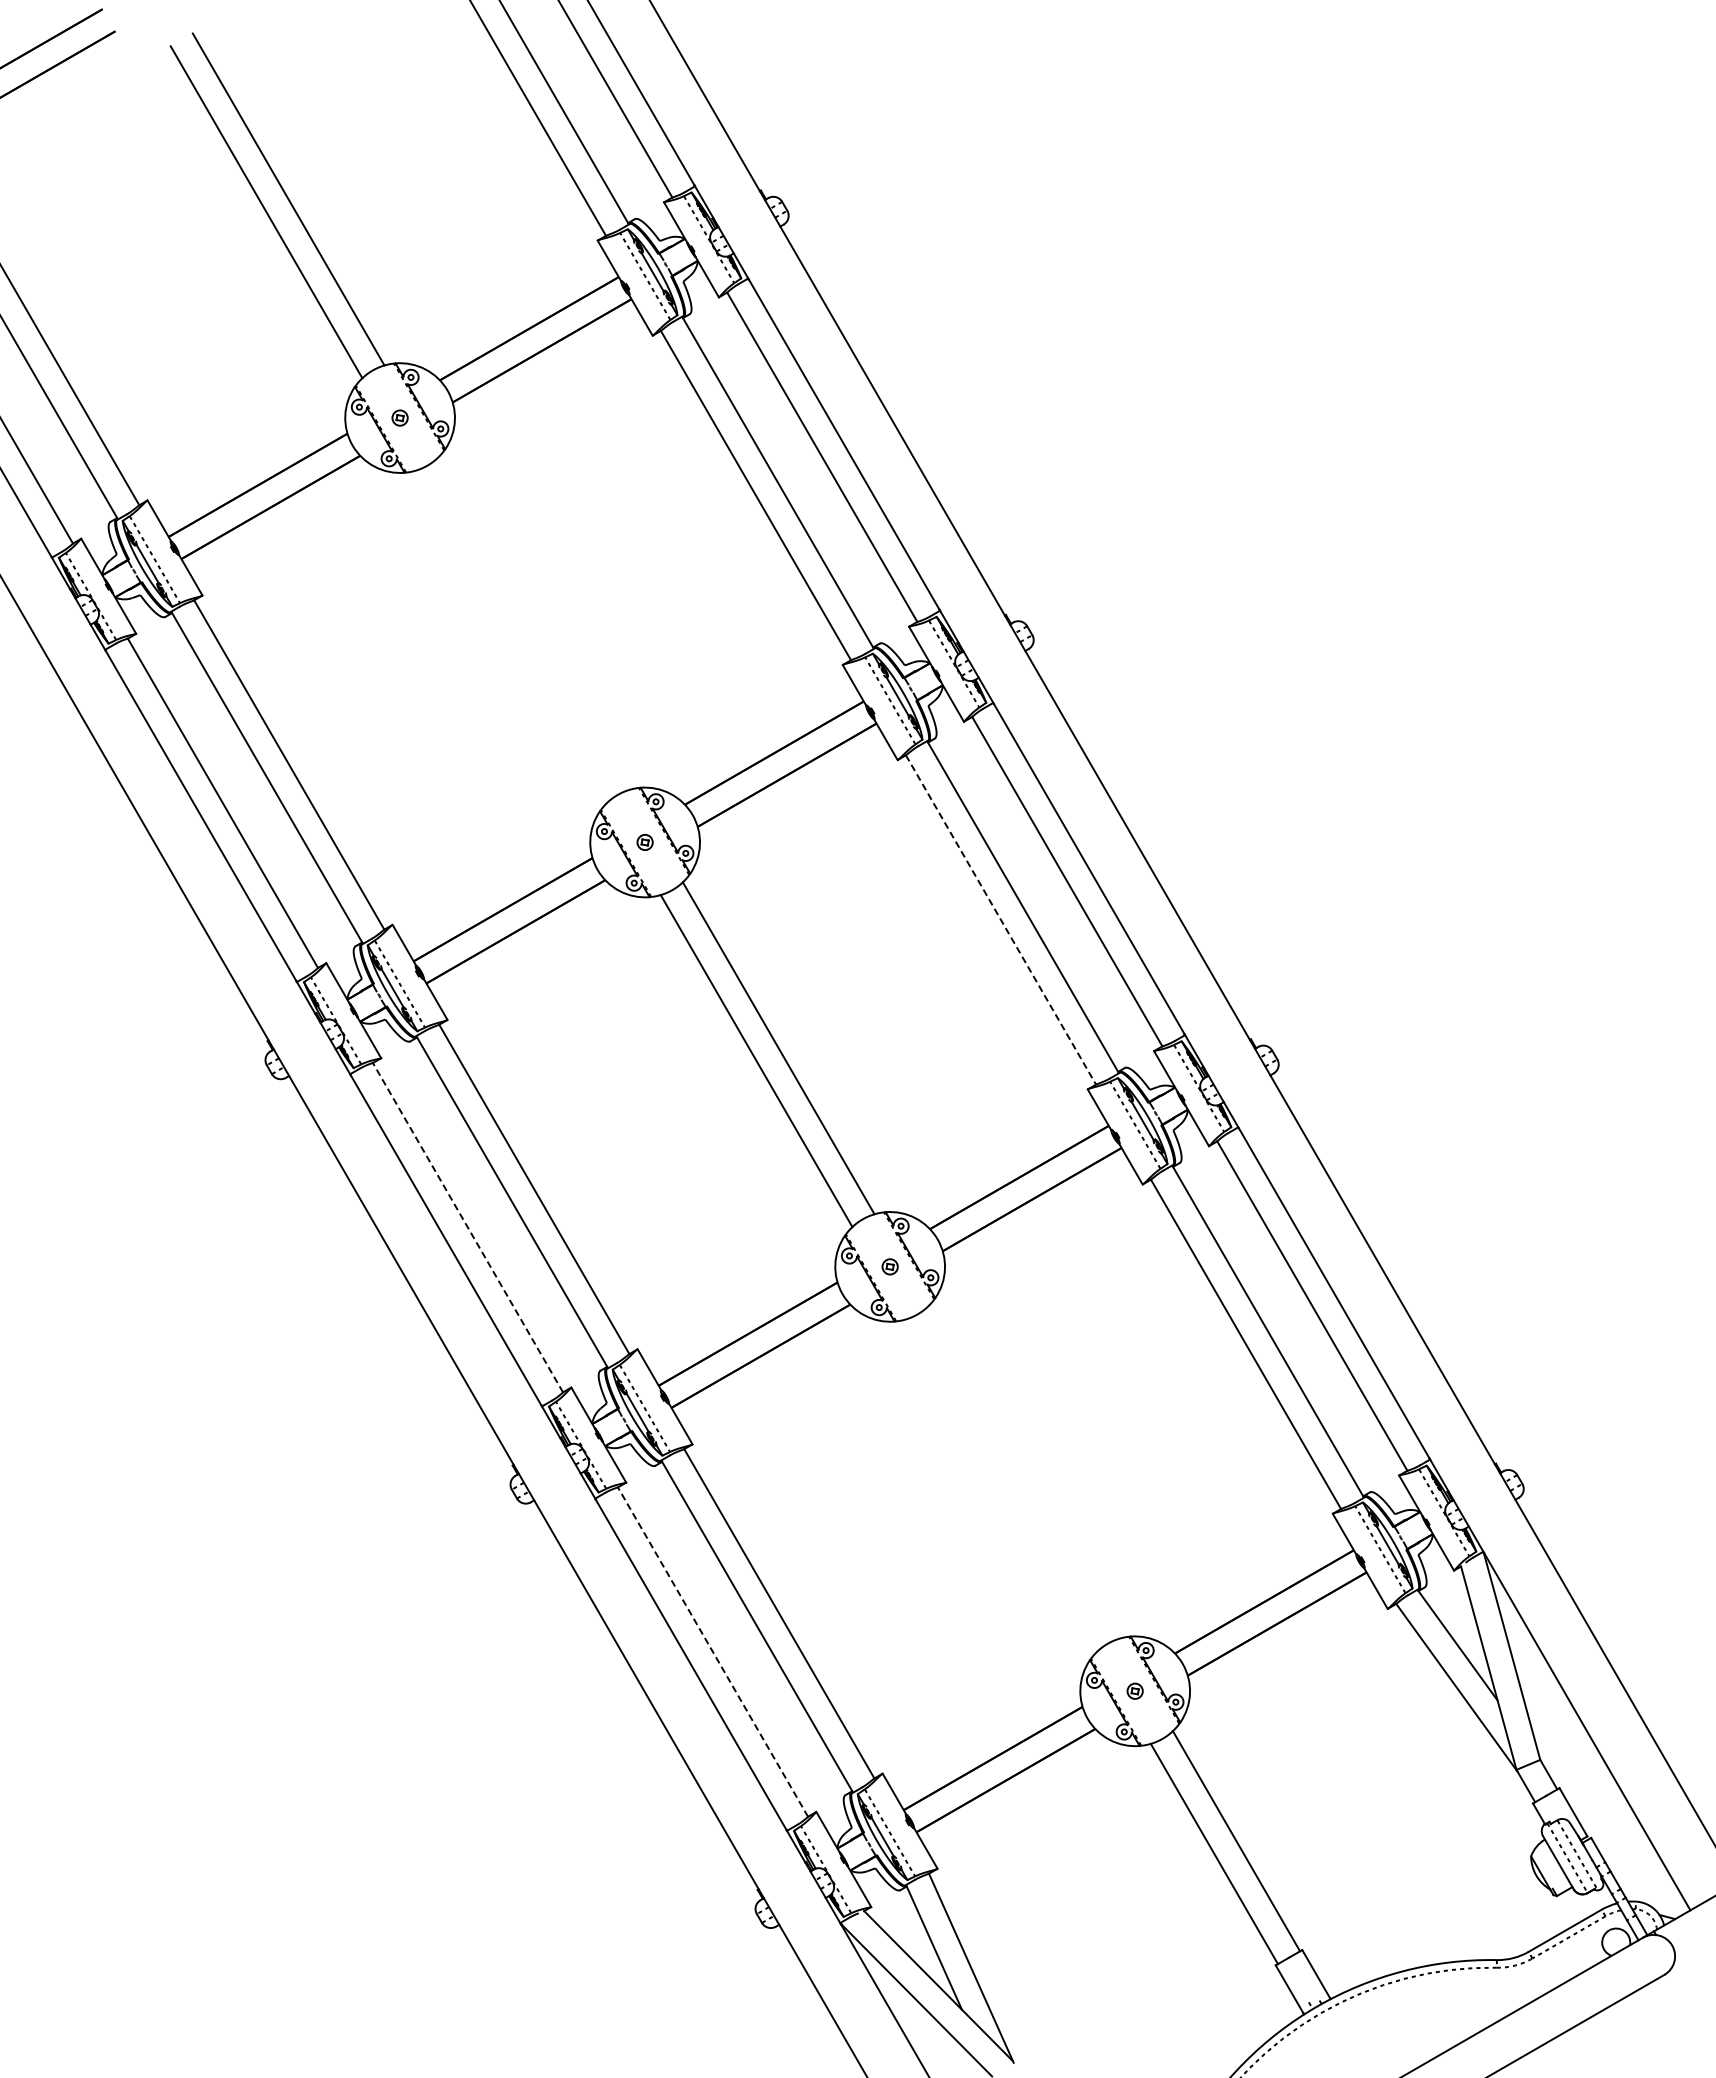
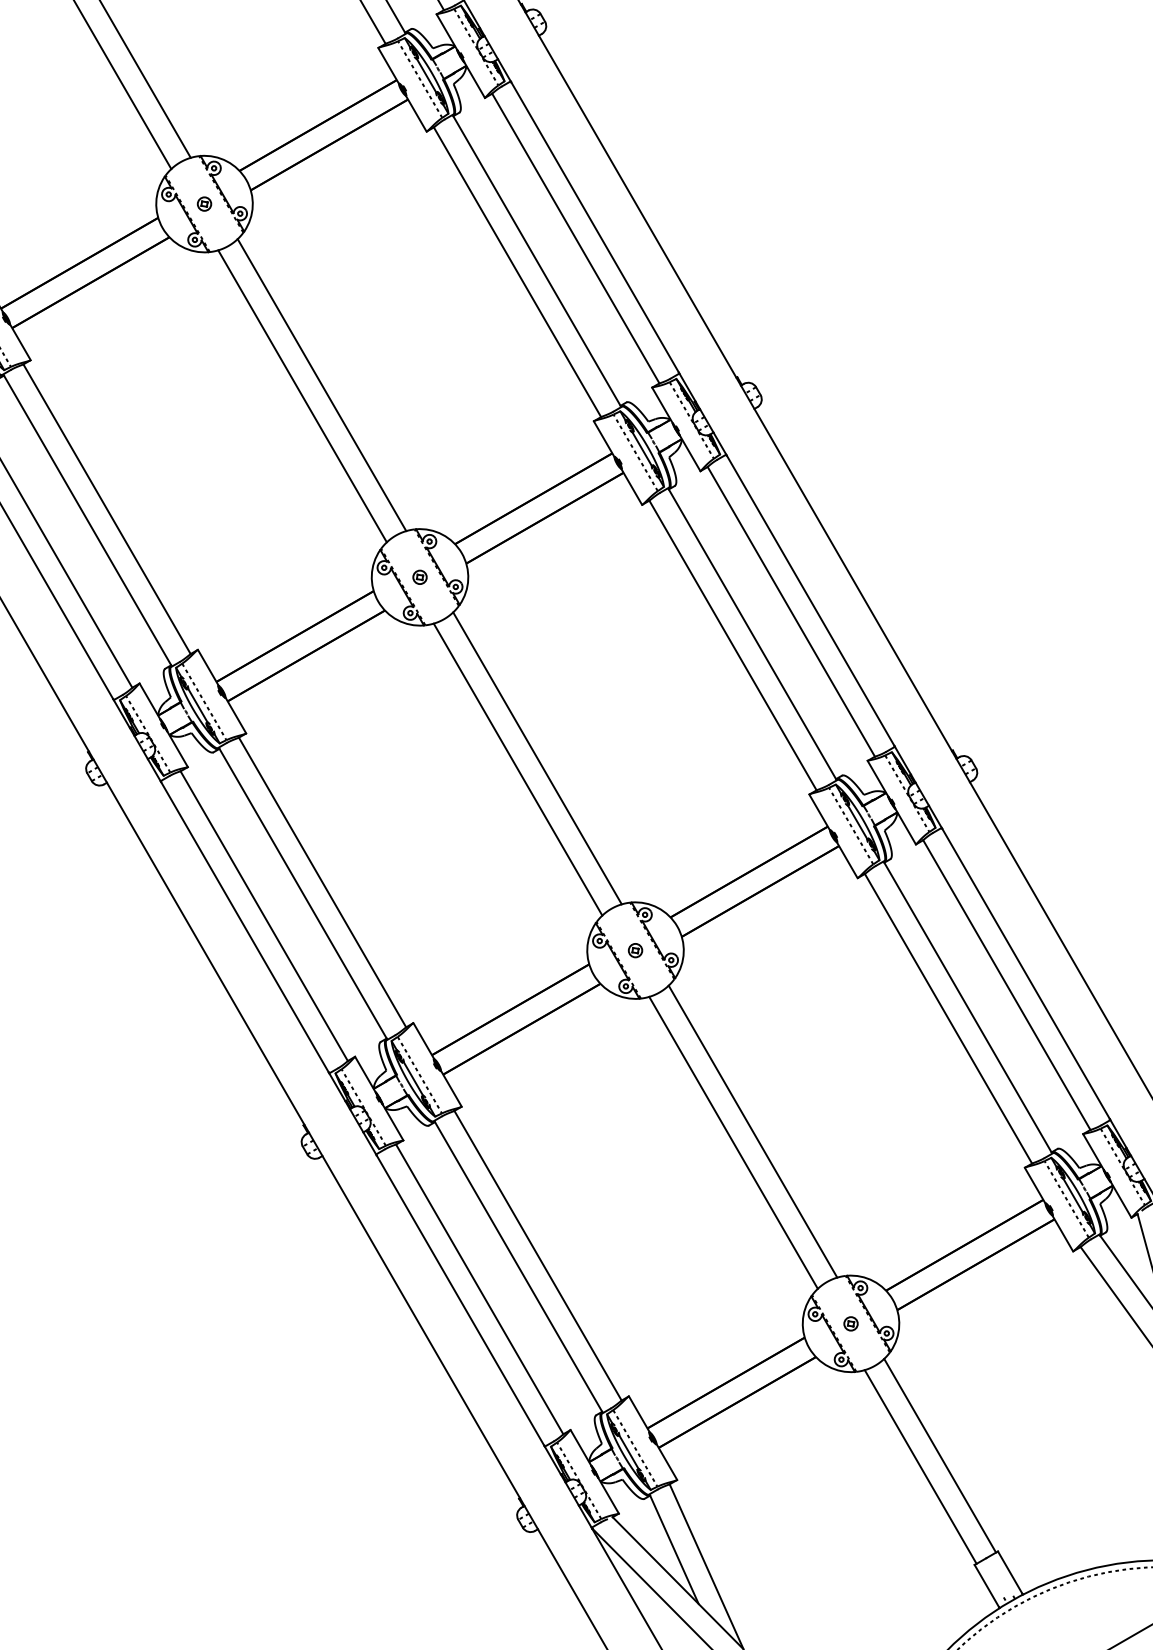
line: (533, 623) -> (321, 384), added
line: (511, 636) -> (302, 396), added
line: (1001, 920) -> (733, 645), dashed -> solid
line: (467, 1227) -> (263, 915), dashed -> solid
line: (1023, 1472) -> (752, 1131), added
line: (1001, 1485) -> (733, 1142), added
line: (712, 1651) -> (479, 1288), dashed -> solid

